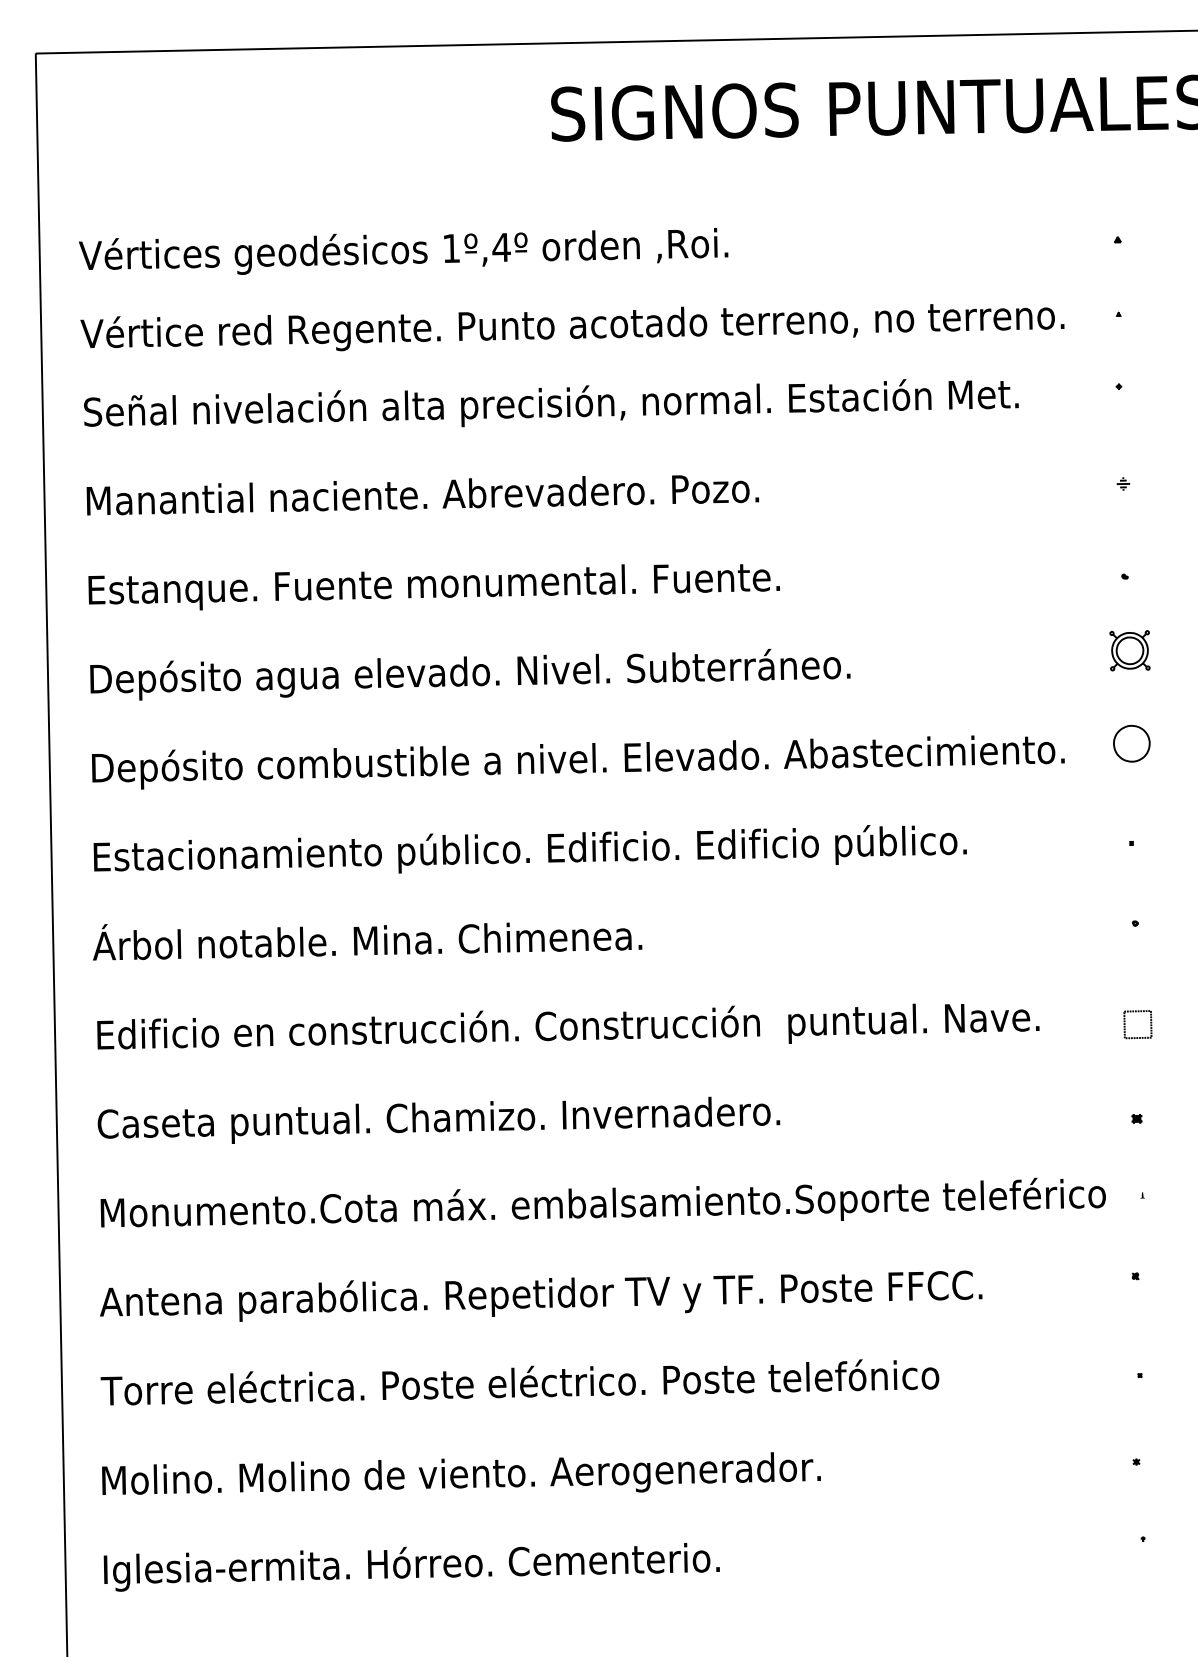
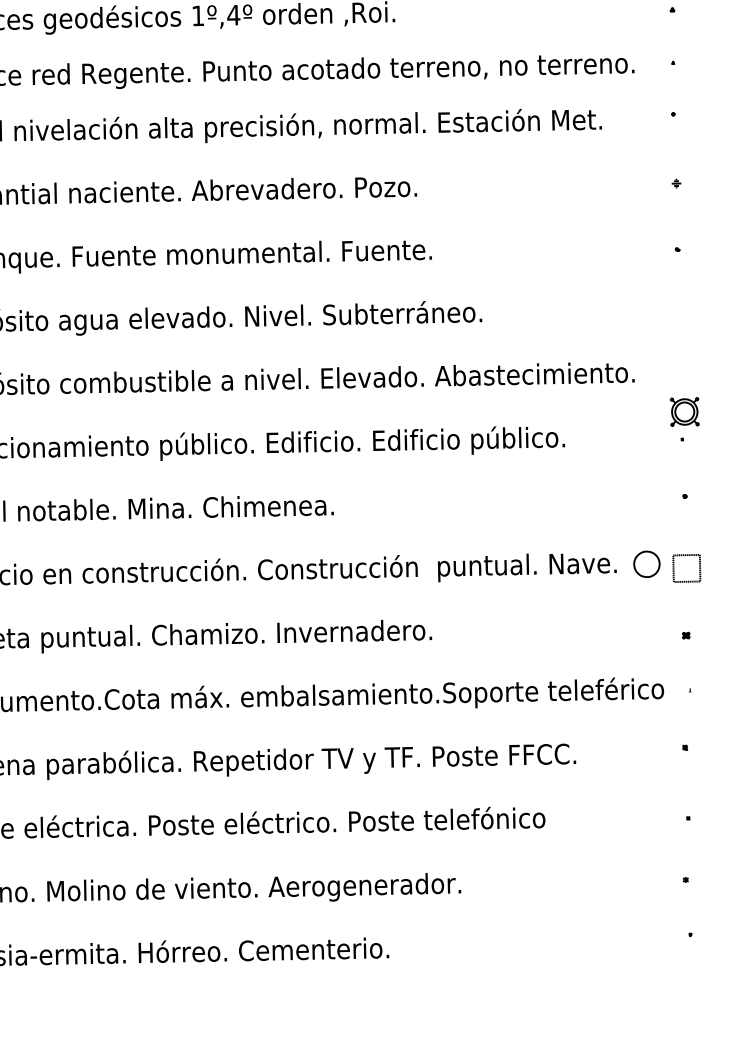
part: (1129, 650) -> (684, 411), moved
part: (1131, 743) -> (646, 564), moved
part: (1137, 1024) -> (686, 568), size x1.4

